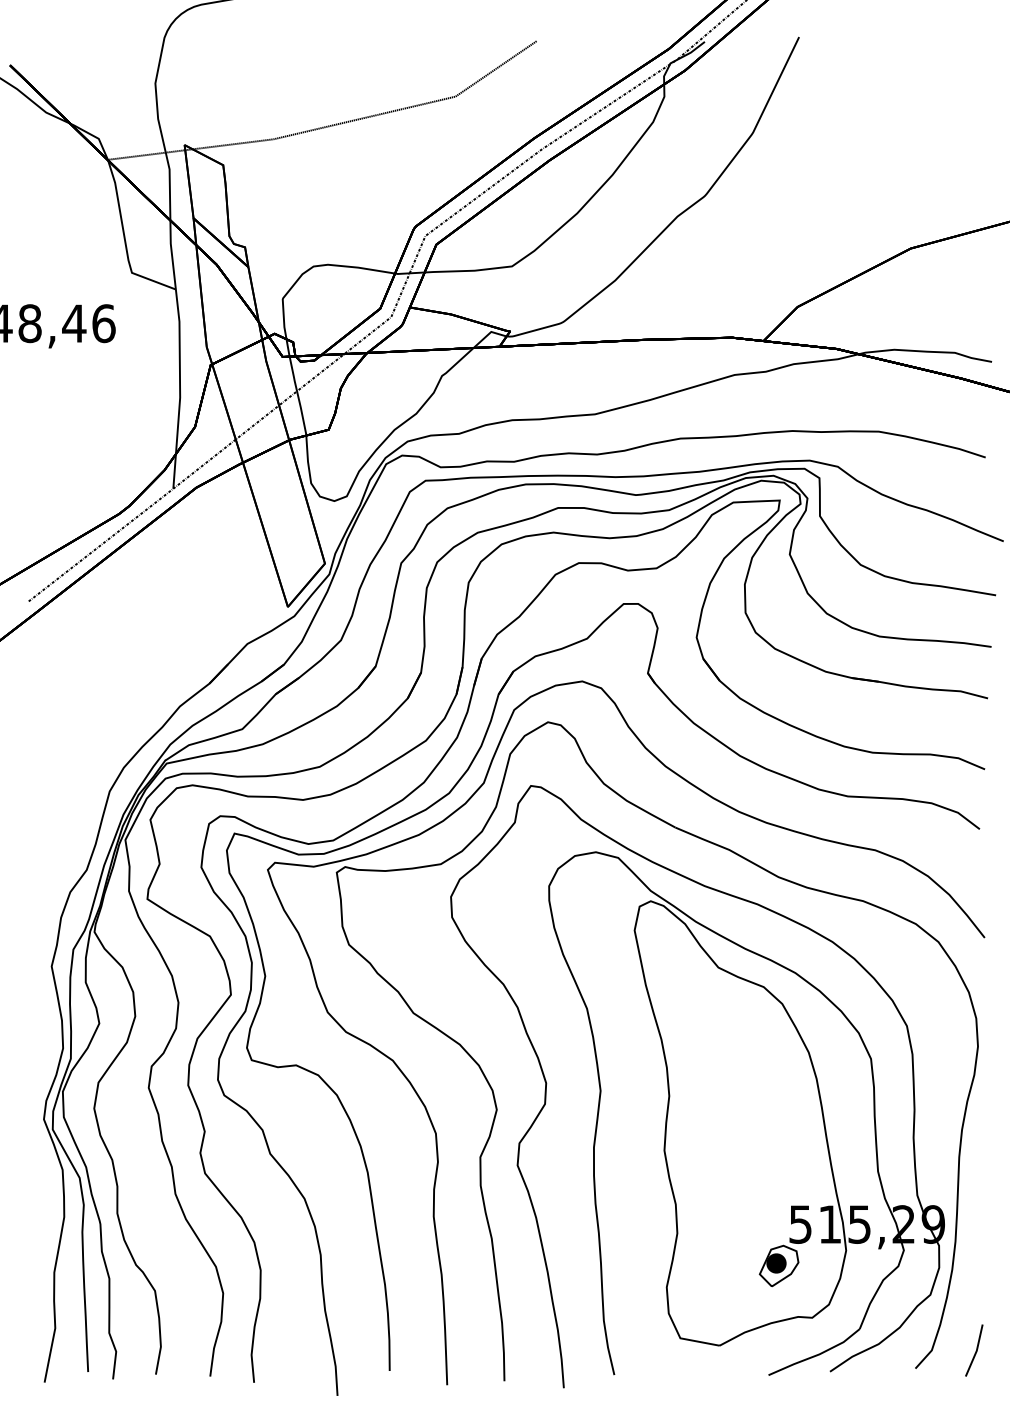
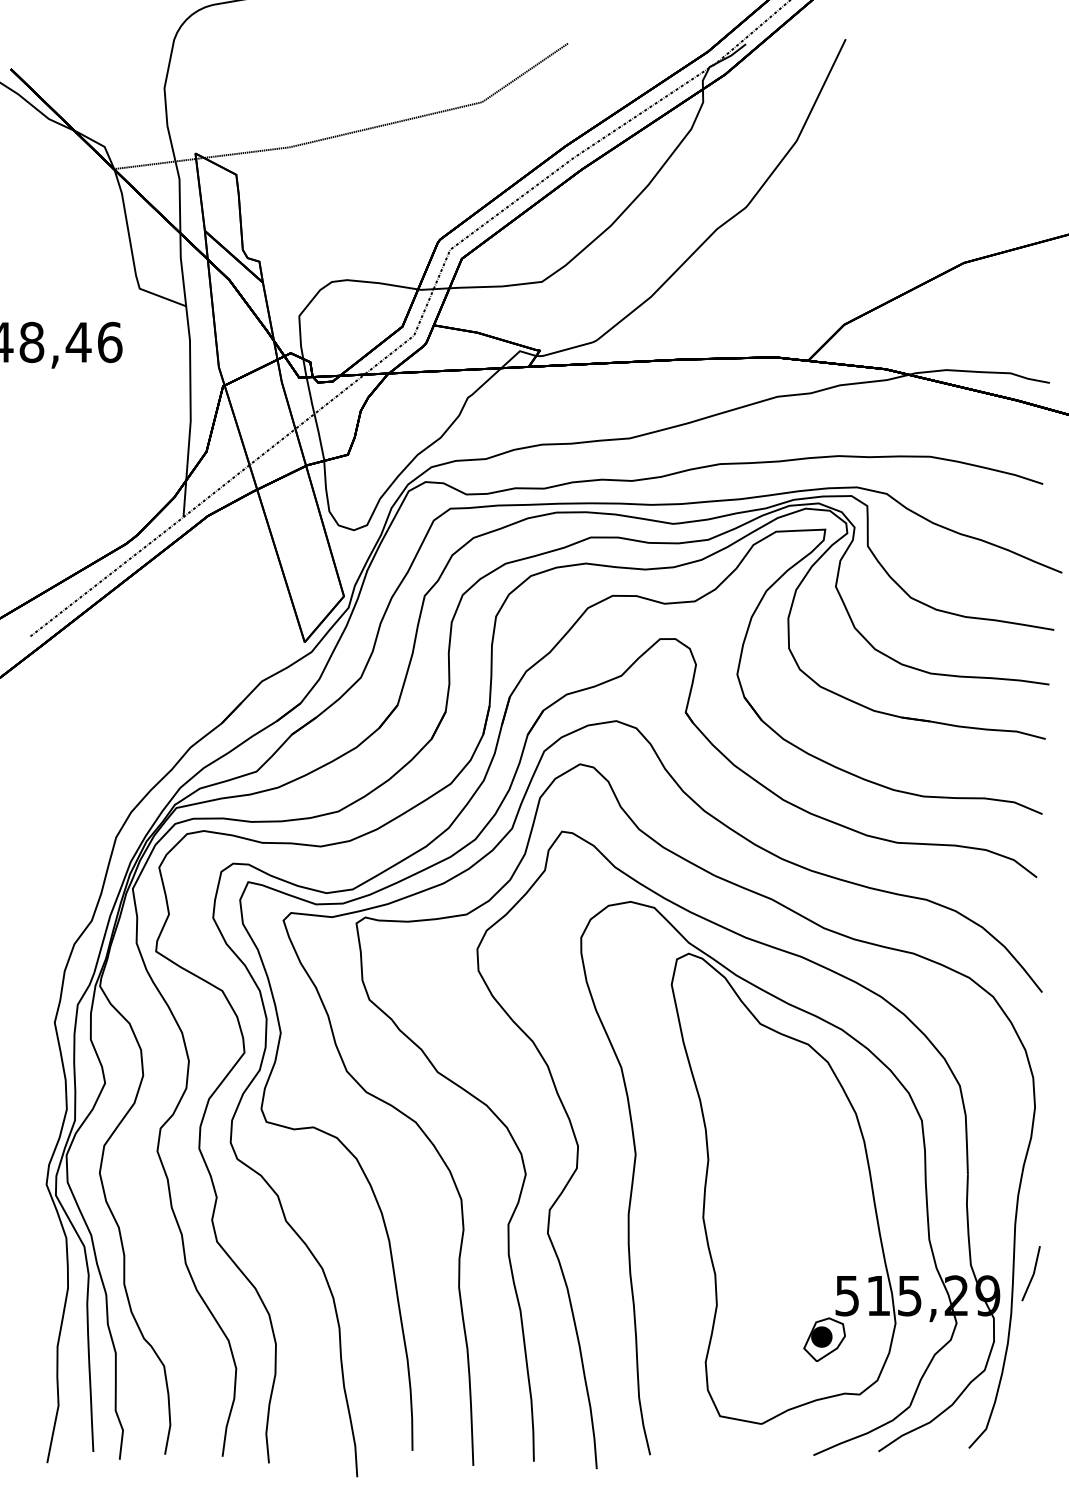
line: (975, 1350) -> (1032, 1273), moved

